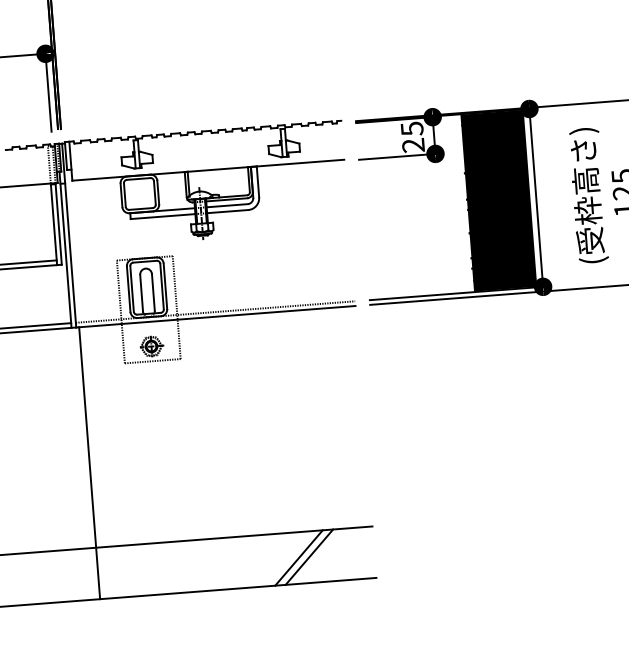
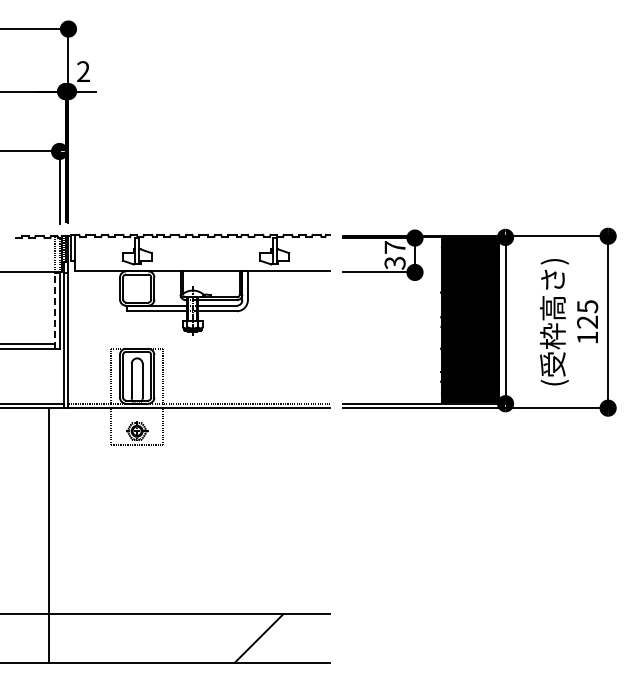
text: (412, 137) -> (394, 255), 25 -> 37
line: (54, 224) -> (55, 310), solid -> dashed
line: (89, 463) -> (49, 535), moved
line: (309, 557) -> (268, 638), removed

